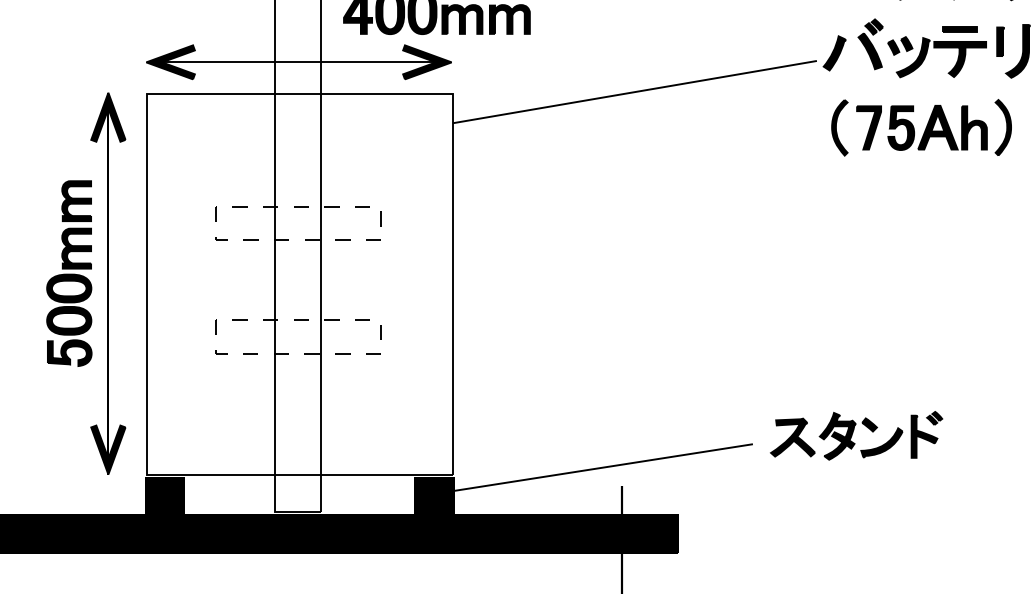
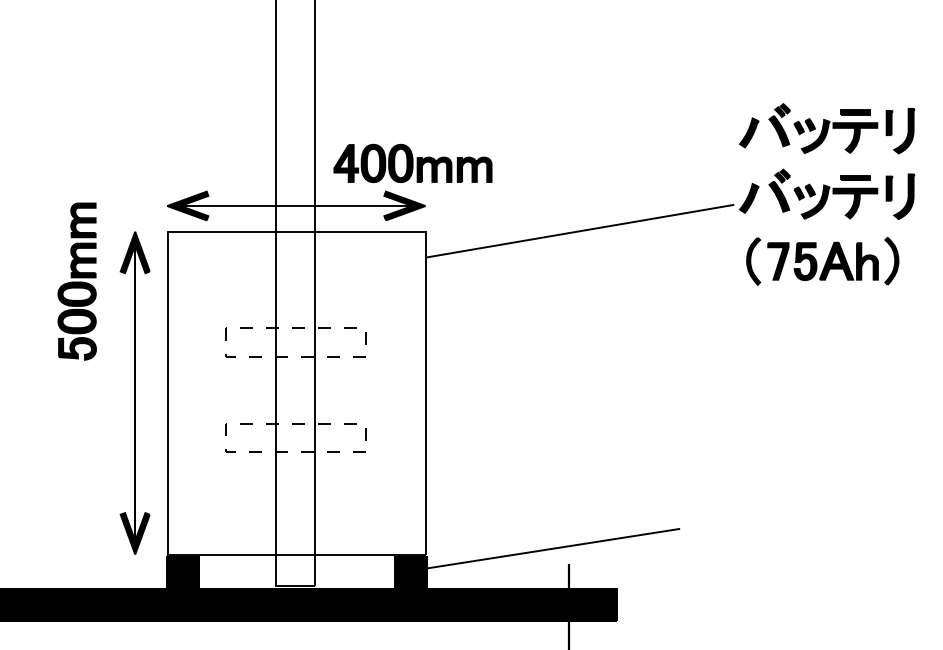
part: (68, 273) -> (76, 281), moved
part: (856, 435) -> (767, 521), removed

